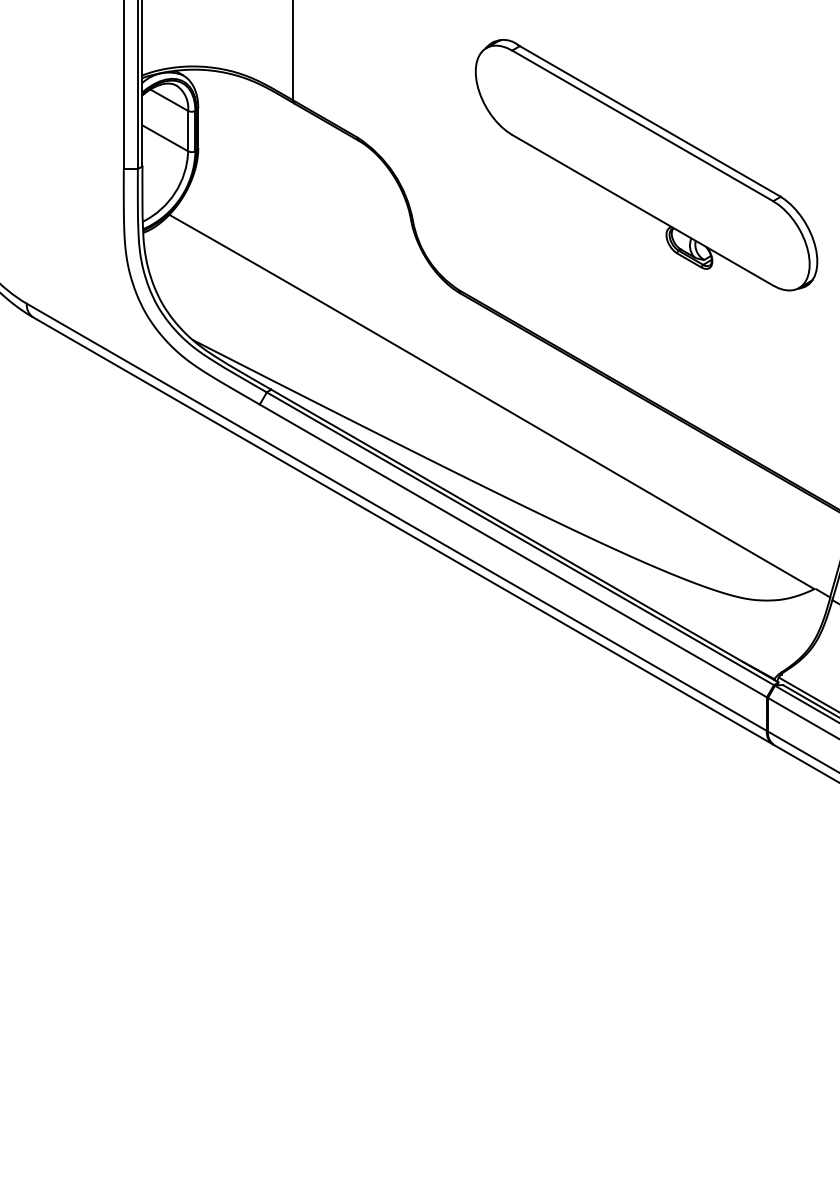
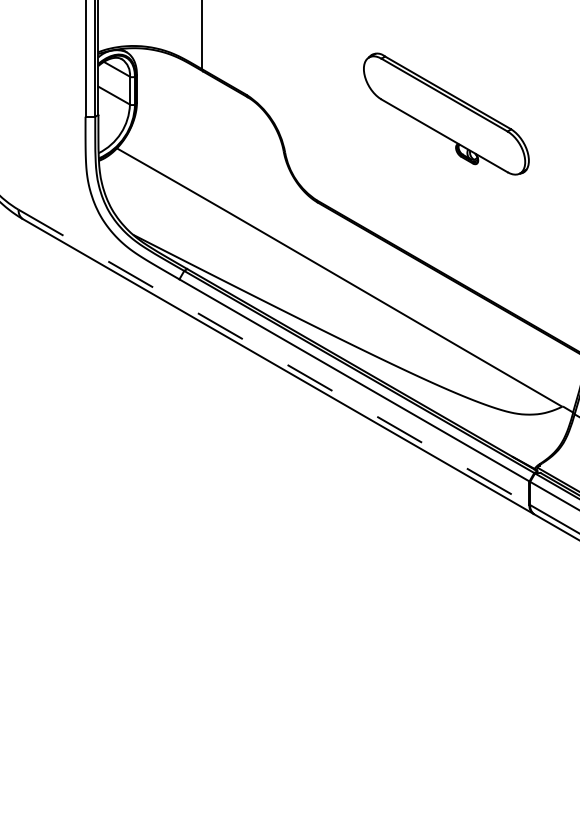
part: (646, 164) -> (446, 113), size x0.7
line: (397, 517) -> (274, 357), solid -> dashed

